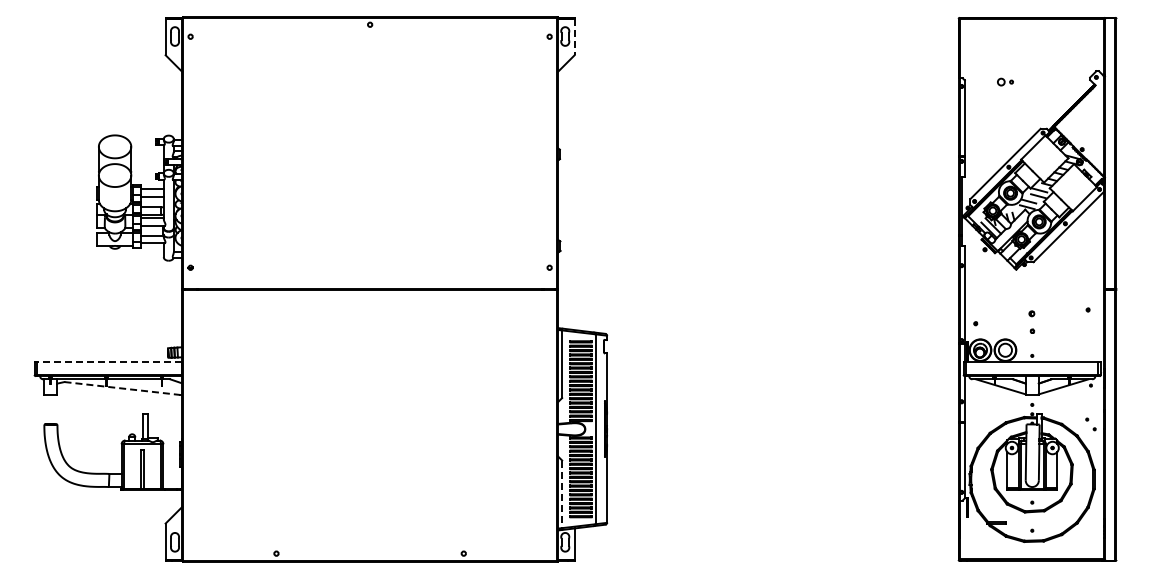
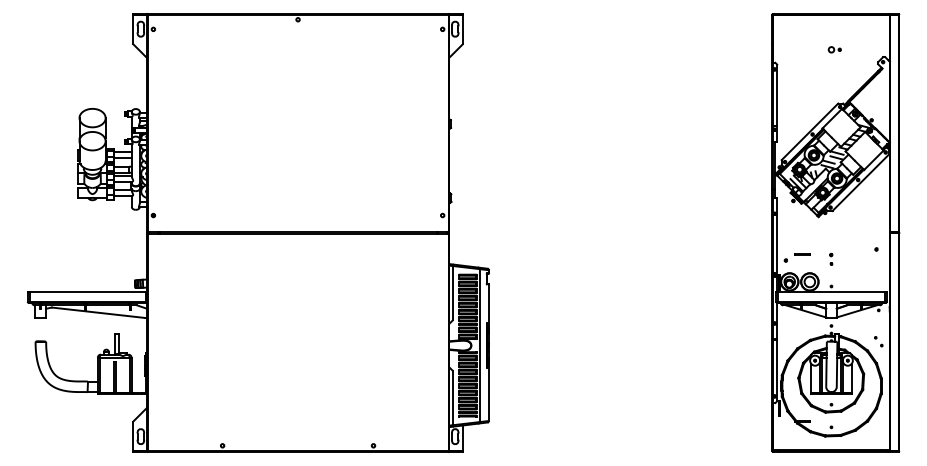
line: (574, 37) -> (462, 29), dashed -> solid
part: (1005, 81) -> (834, 49), moved
line: (996, 316) -> (802, 254), added
part: (1031, 321) -> (830, 258), size x0.62
line: (108, 362) -> (87, 291), dashed -> solid
line: (122, 388) -> (98, 312), dashed -> solid
line: (562, 494) -> (453, 398), dashed -> solid

